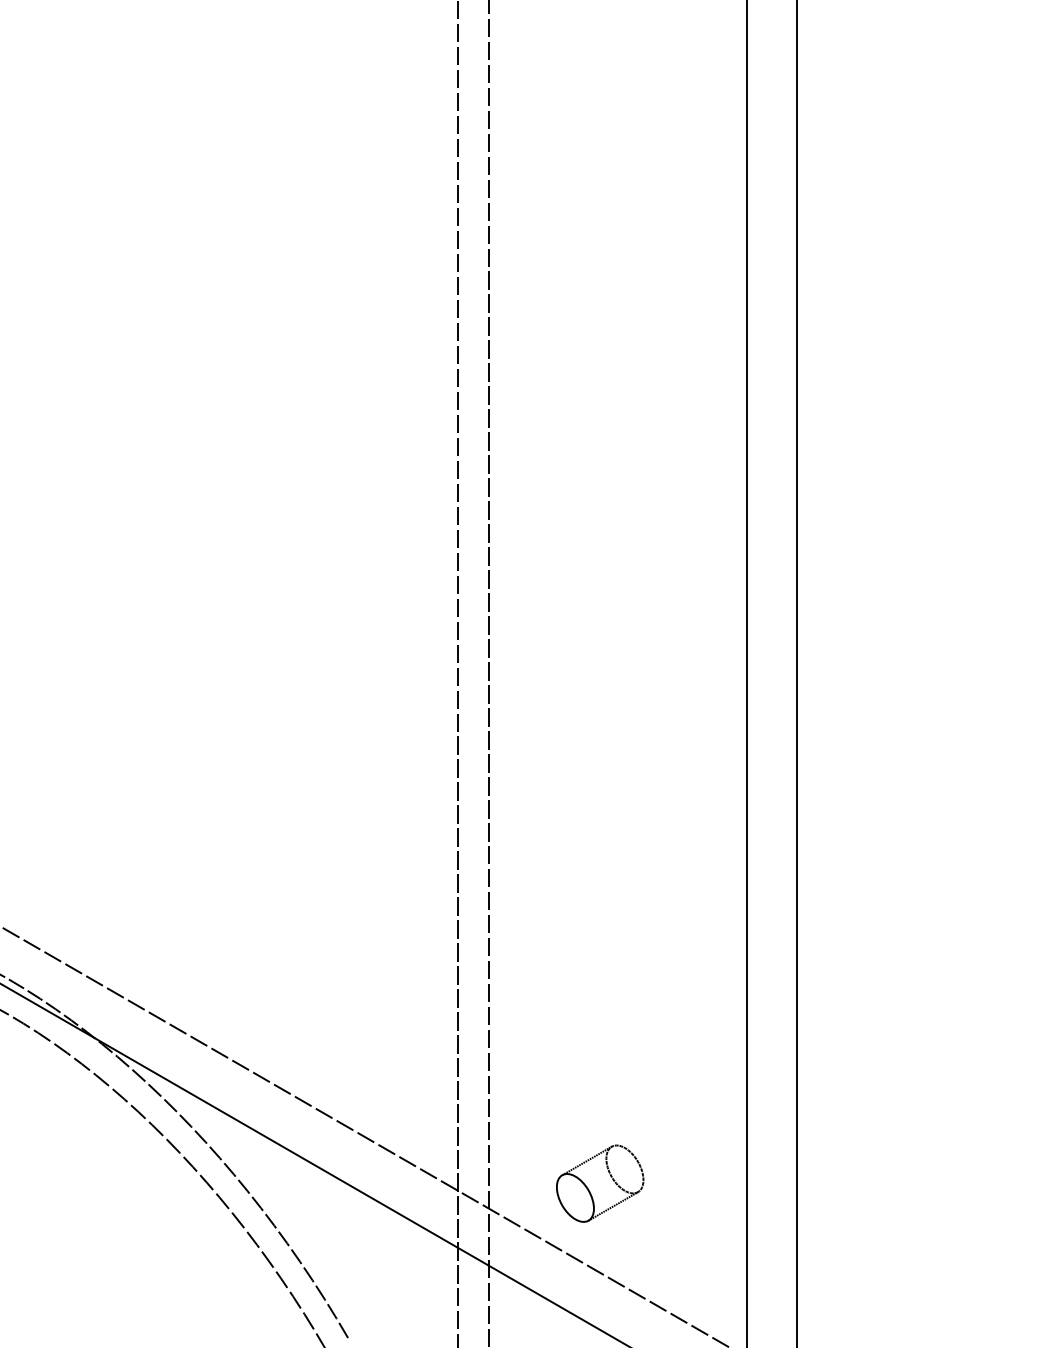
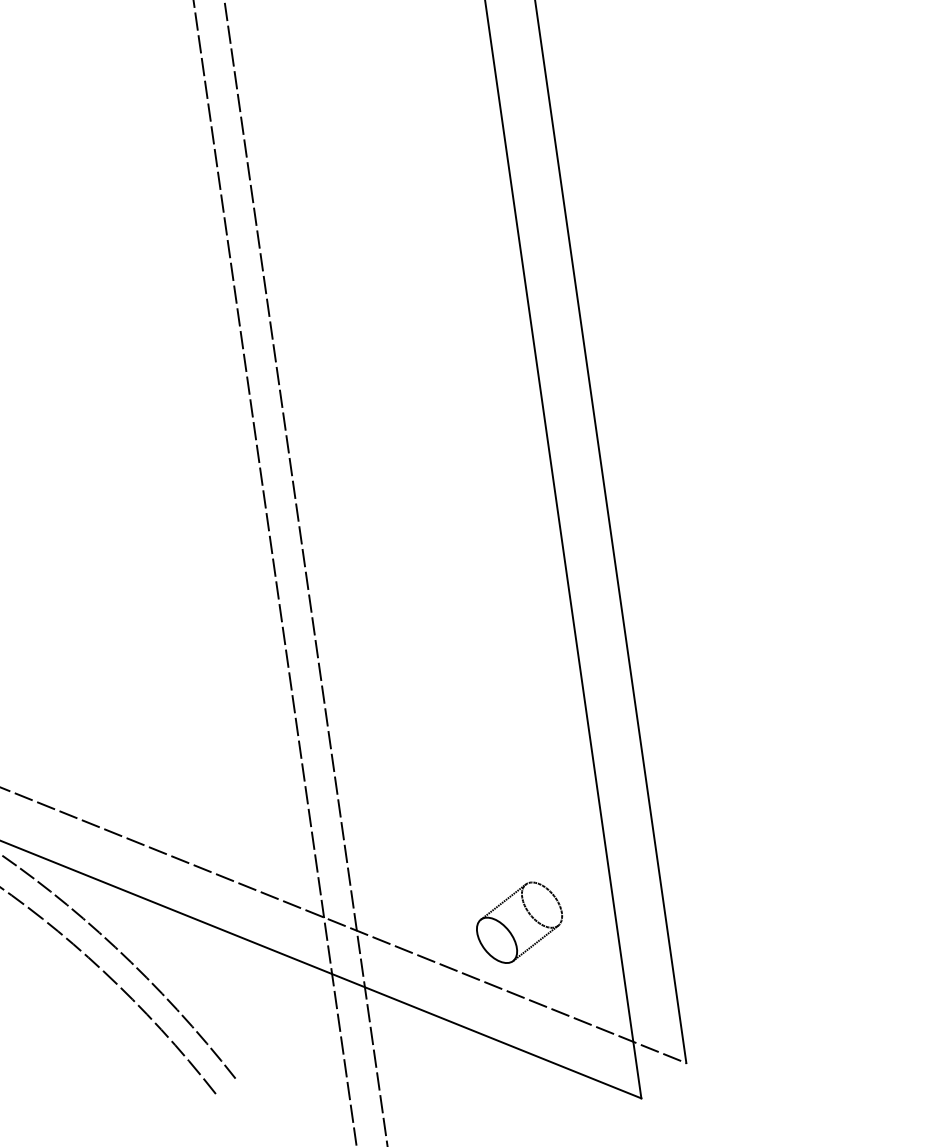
part: (600, 1183) -> (519, 922), moved

